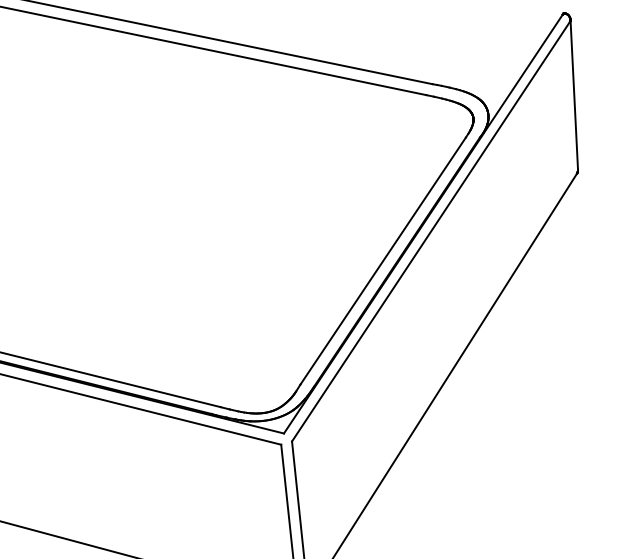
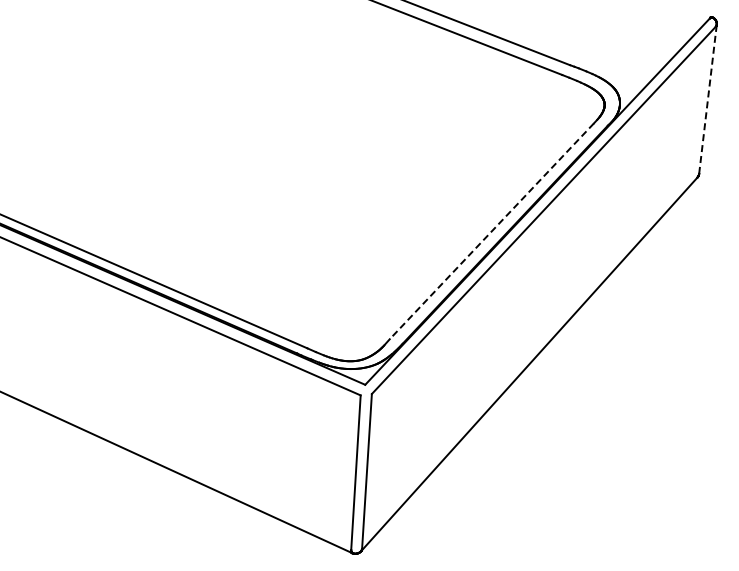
line: (573, 95) -> (707, 99), solid -> dashed
line: (382, 261) -> (491, 231), solid -> dashed

